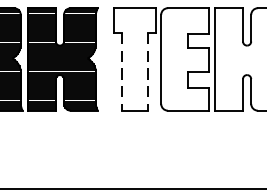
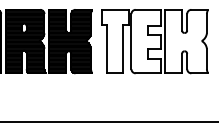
line: (122, 72) -> (107, 49), dashed -> solid
line: (148, 72) -> (123, 49), dashed -> solid

